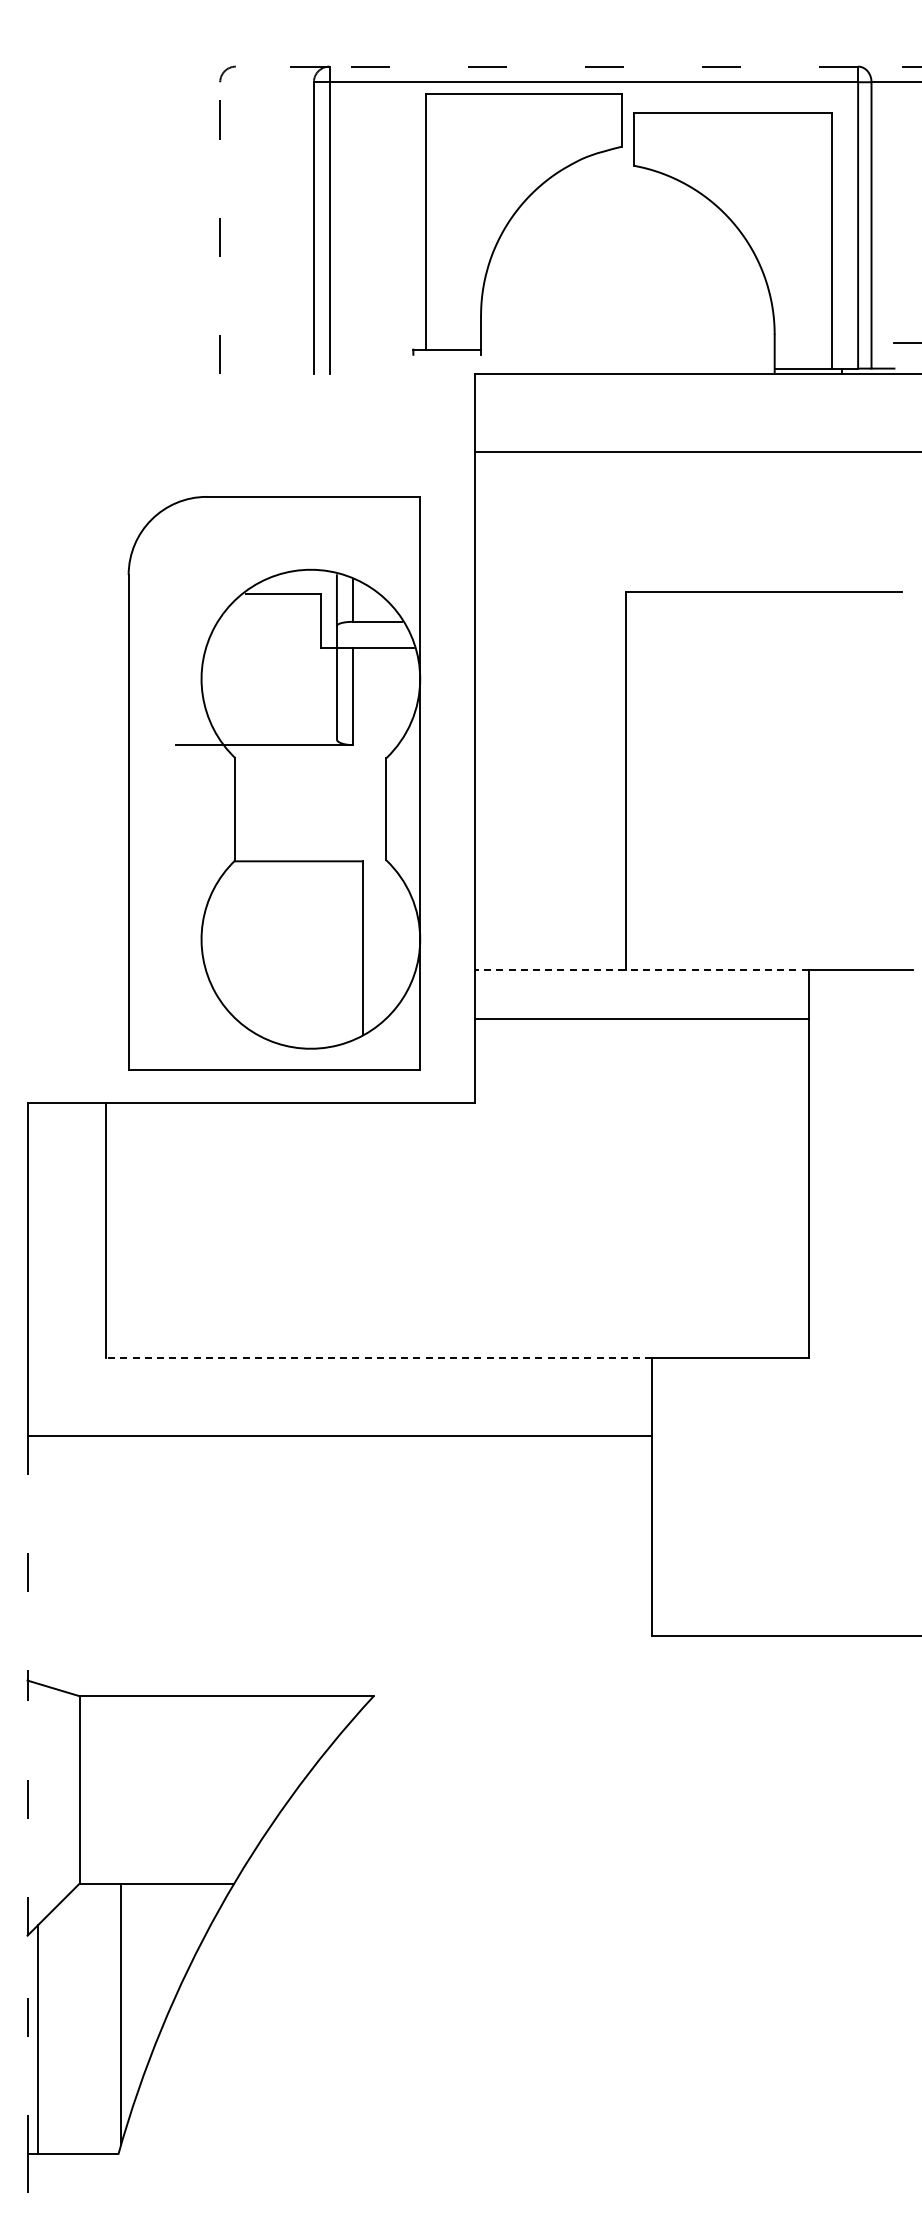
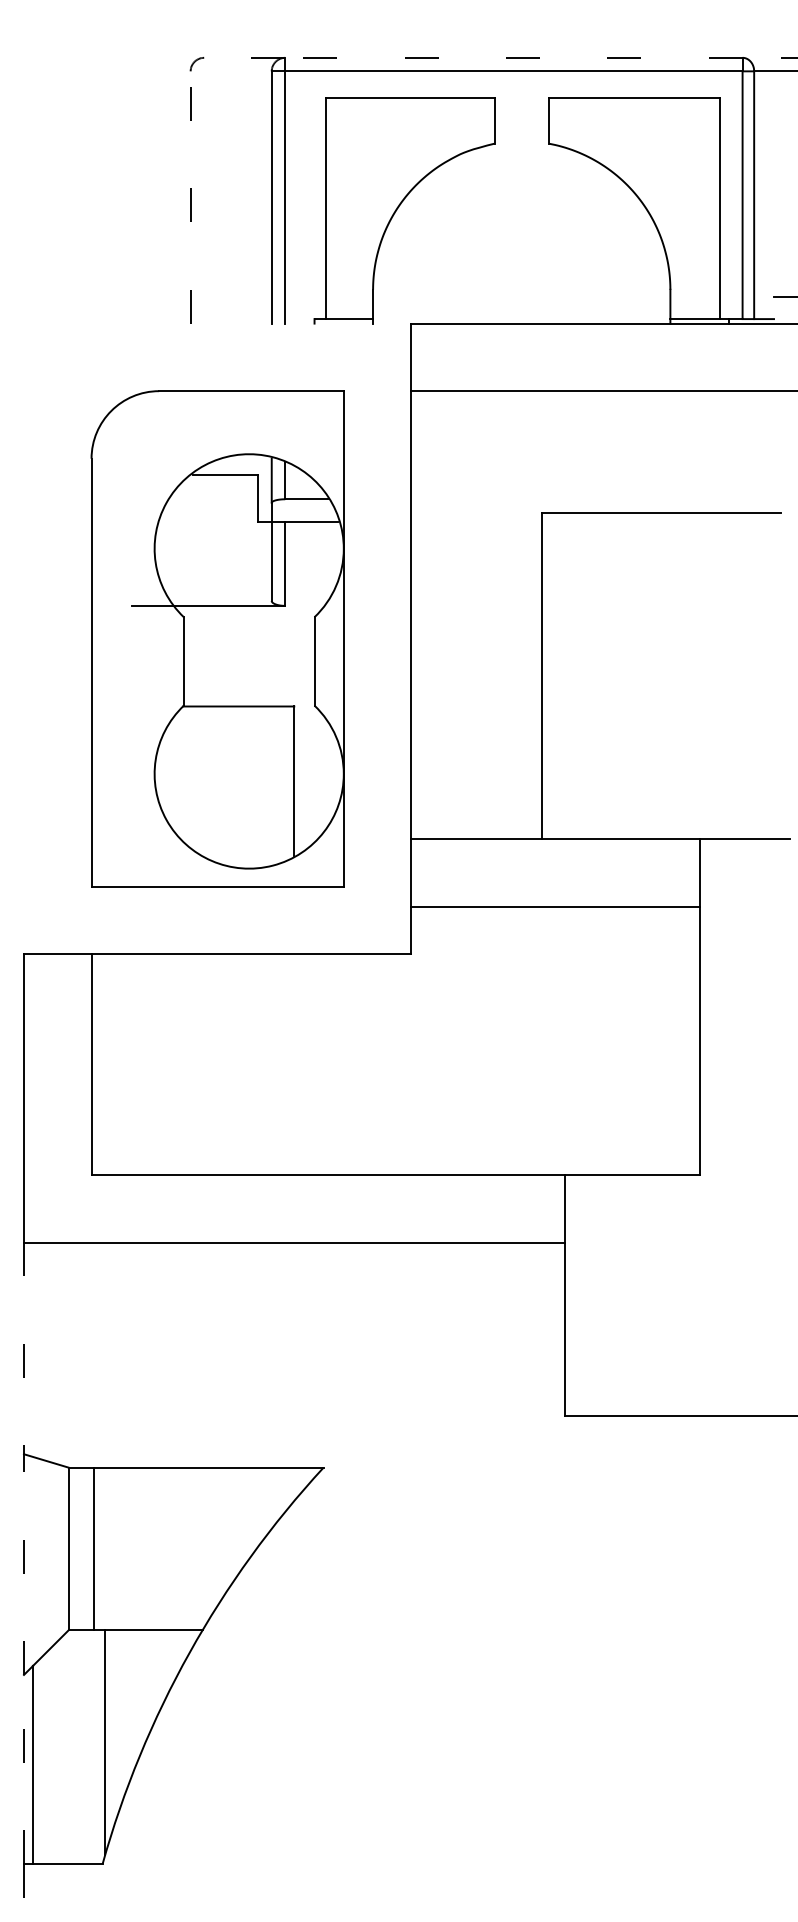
part: (510, 221) -> (398, 208), moved
part: (274, 783) -> (217, 639), moved
line: (641, 969) -> (555, 839), dashed -> solid
line: (641, 1019) -> (555, 907), moved
line: (378, 1357) -> (327, 1174), dashed -> solid
line: (108, 1789) -> (94, 1548), added

